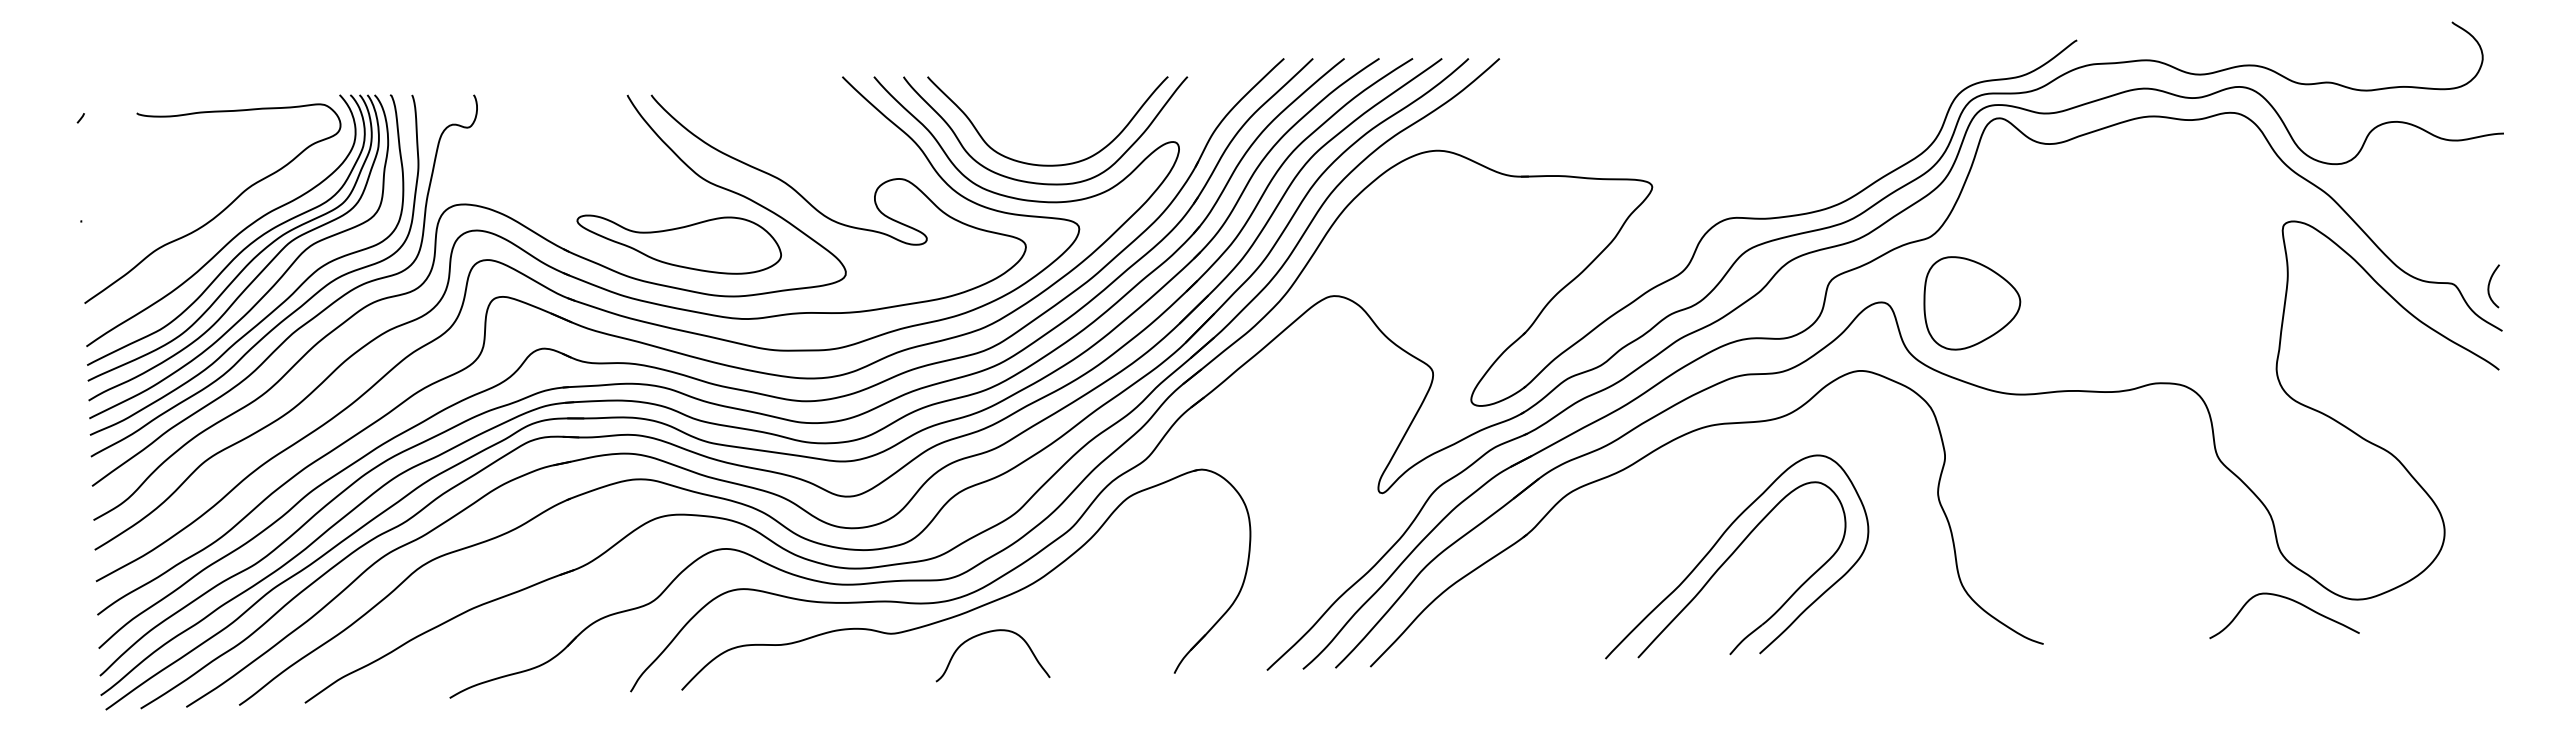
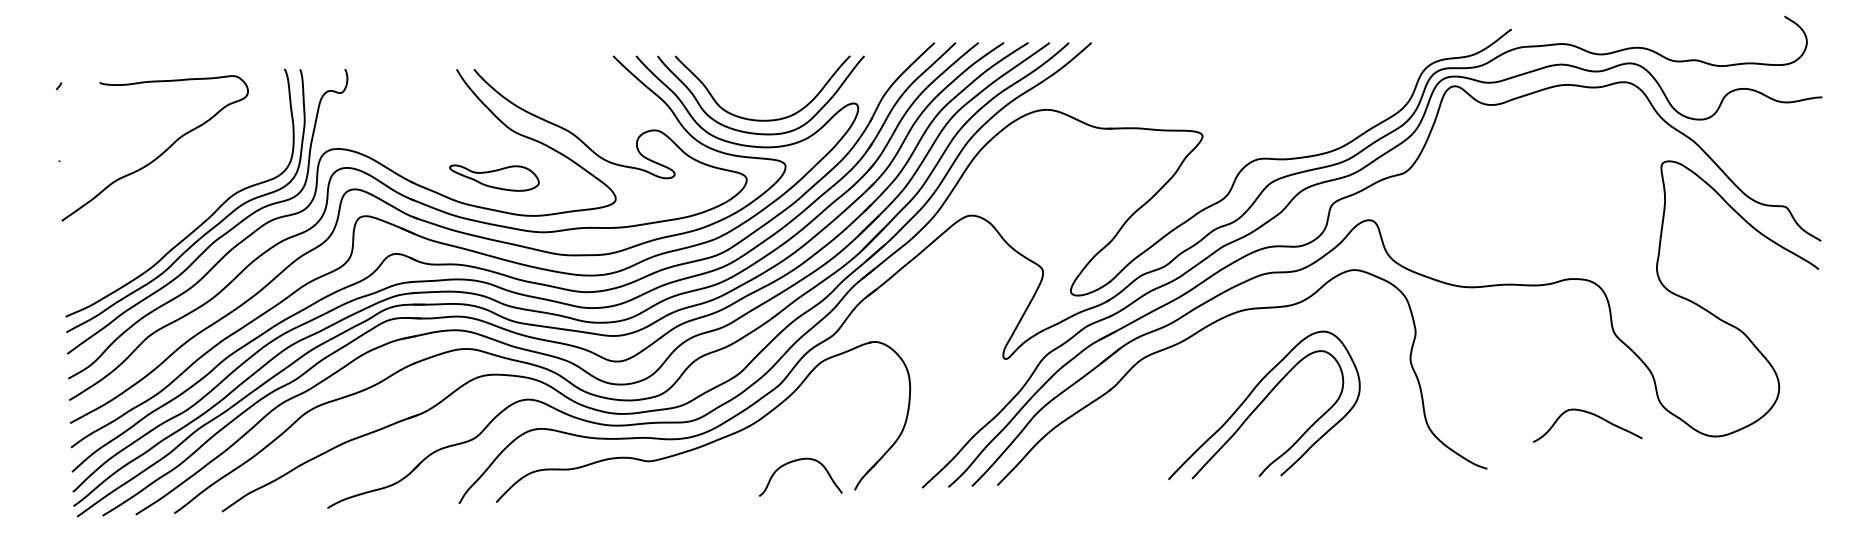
part: (678, 244) -> (493, 178), size x0.6
part: (237, 256) -> (173, 186), removed
curve: (2489, 286) -> (1811, 208), removed
part: (1972, 303) -> (1435, 221), removed
curve: (2292, 601) -> (1593, 415), moved
curve: (987, 633) -> (796, 461), moved

